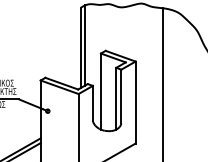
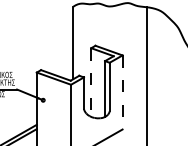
line: (85, 45) -> (77, 40), removed
line: (100, 92) -> (90, 83), solid -> dashed
line: (135, 103) -> (122, 93), solid -> dashed

